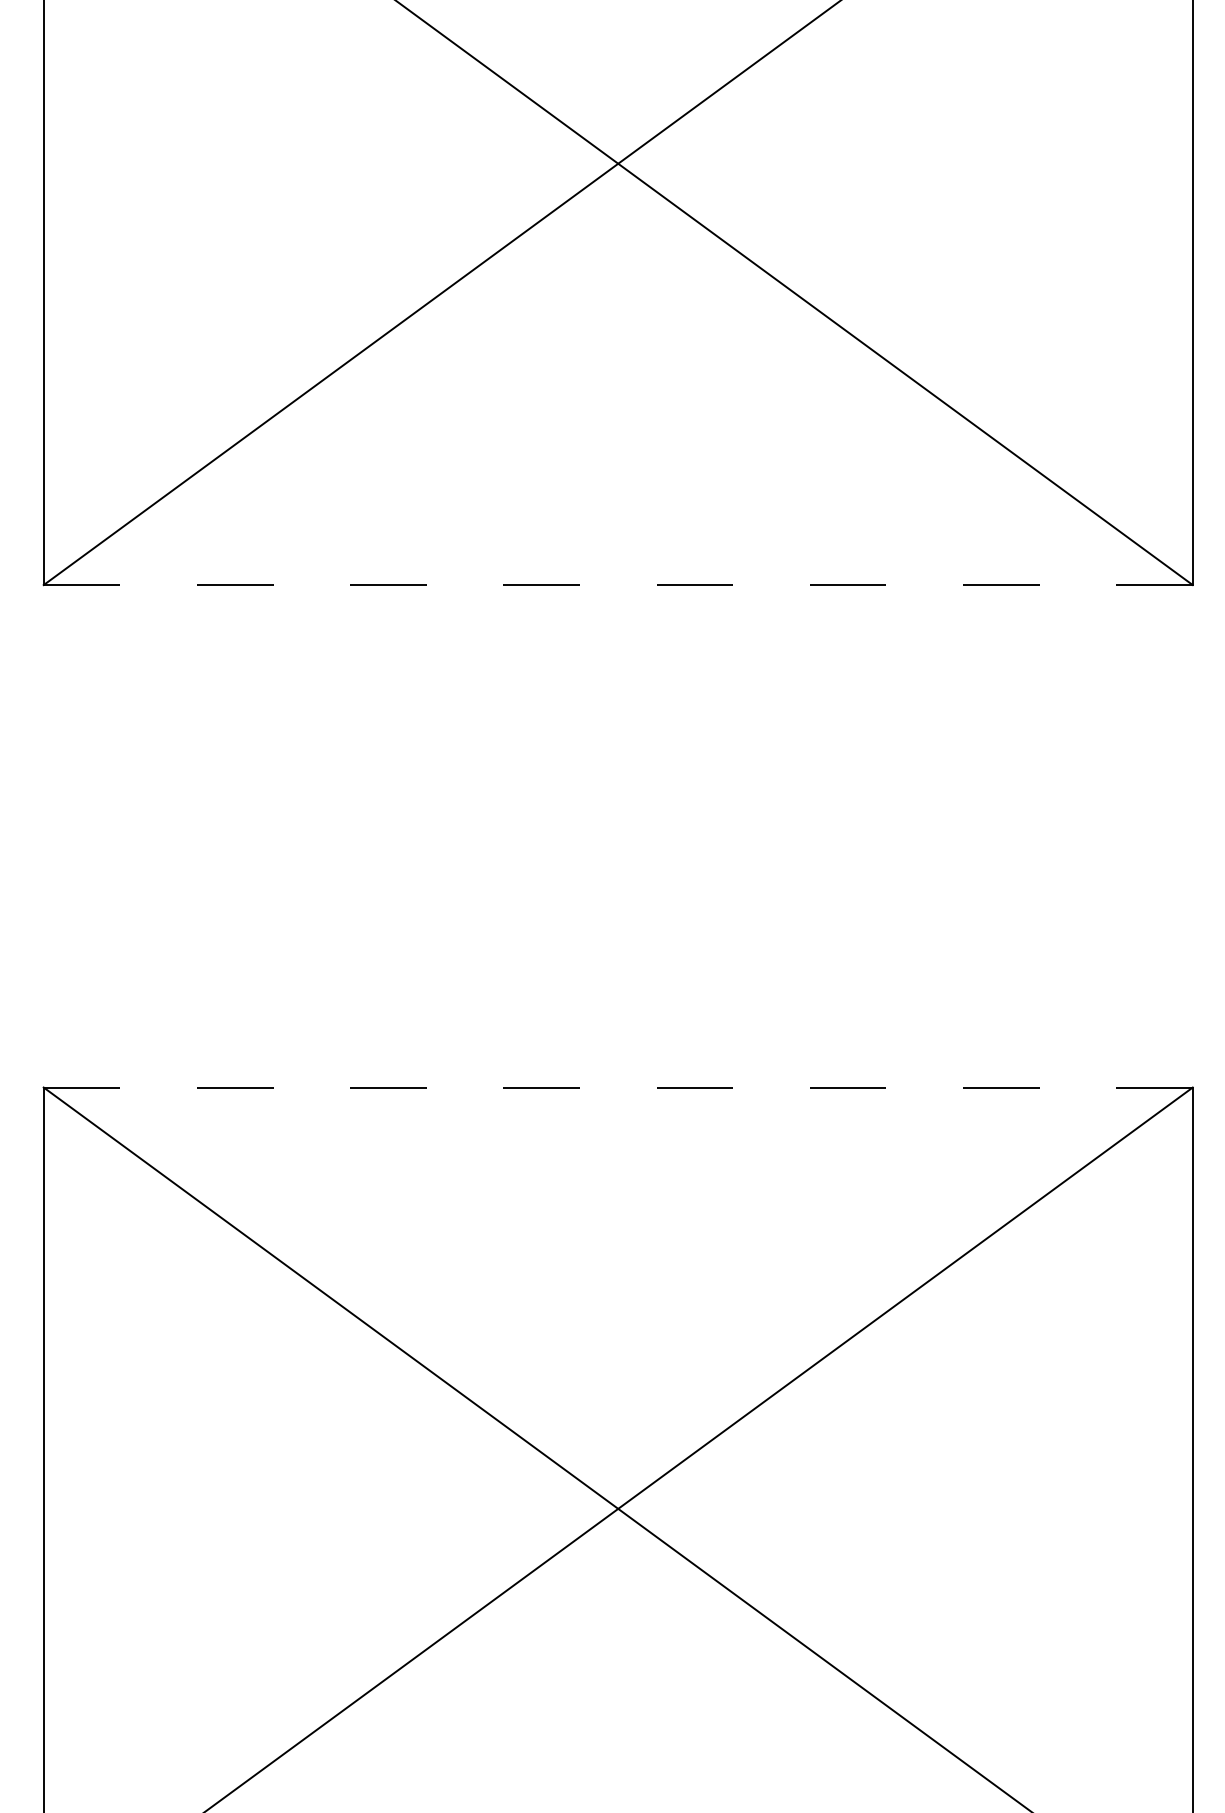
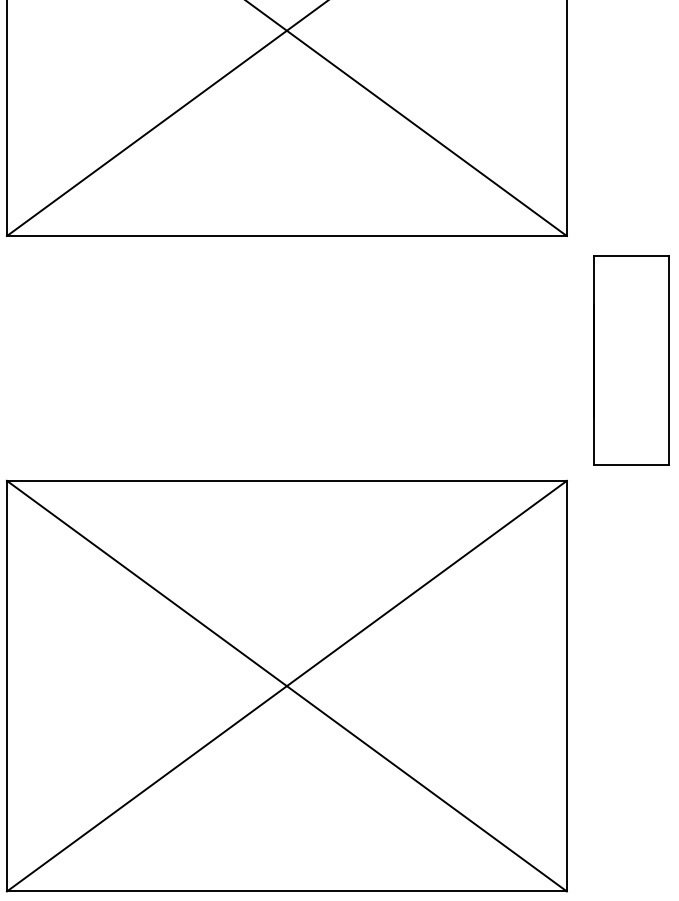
line: (617, 585) -> (286, 236), dashed -> solid
line: (617, 1086) -> (286, 480), dashed -> solid

